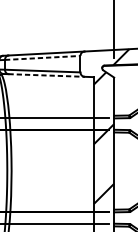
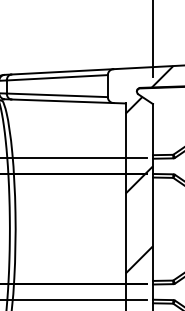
line: (42, 57) -> (57, 77), dashed -> solid
line: (47, 75) -> (63, 101), dashed -> solid

